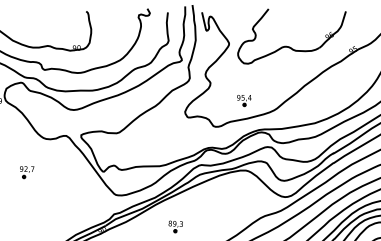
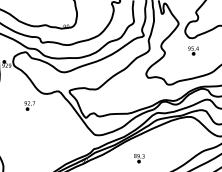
part: (244, 101) -> (193, 51), moved
part: (27, 172) -> (30, 105), moved

